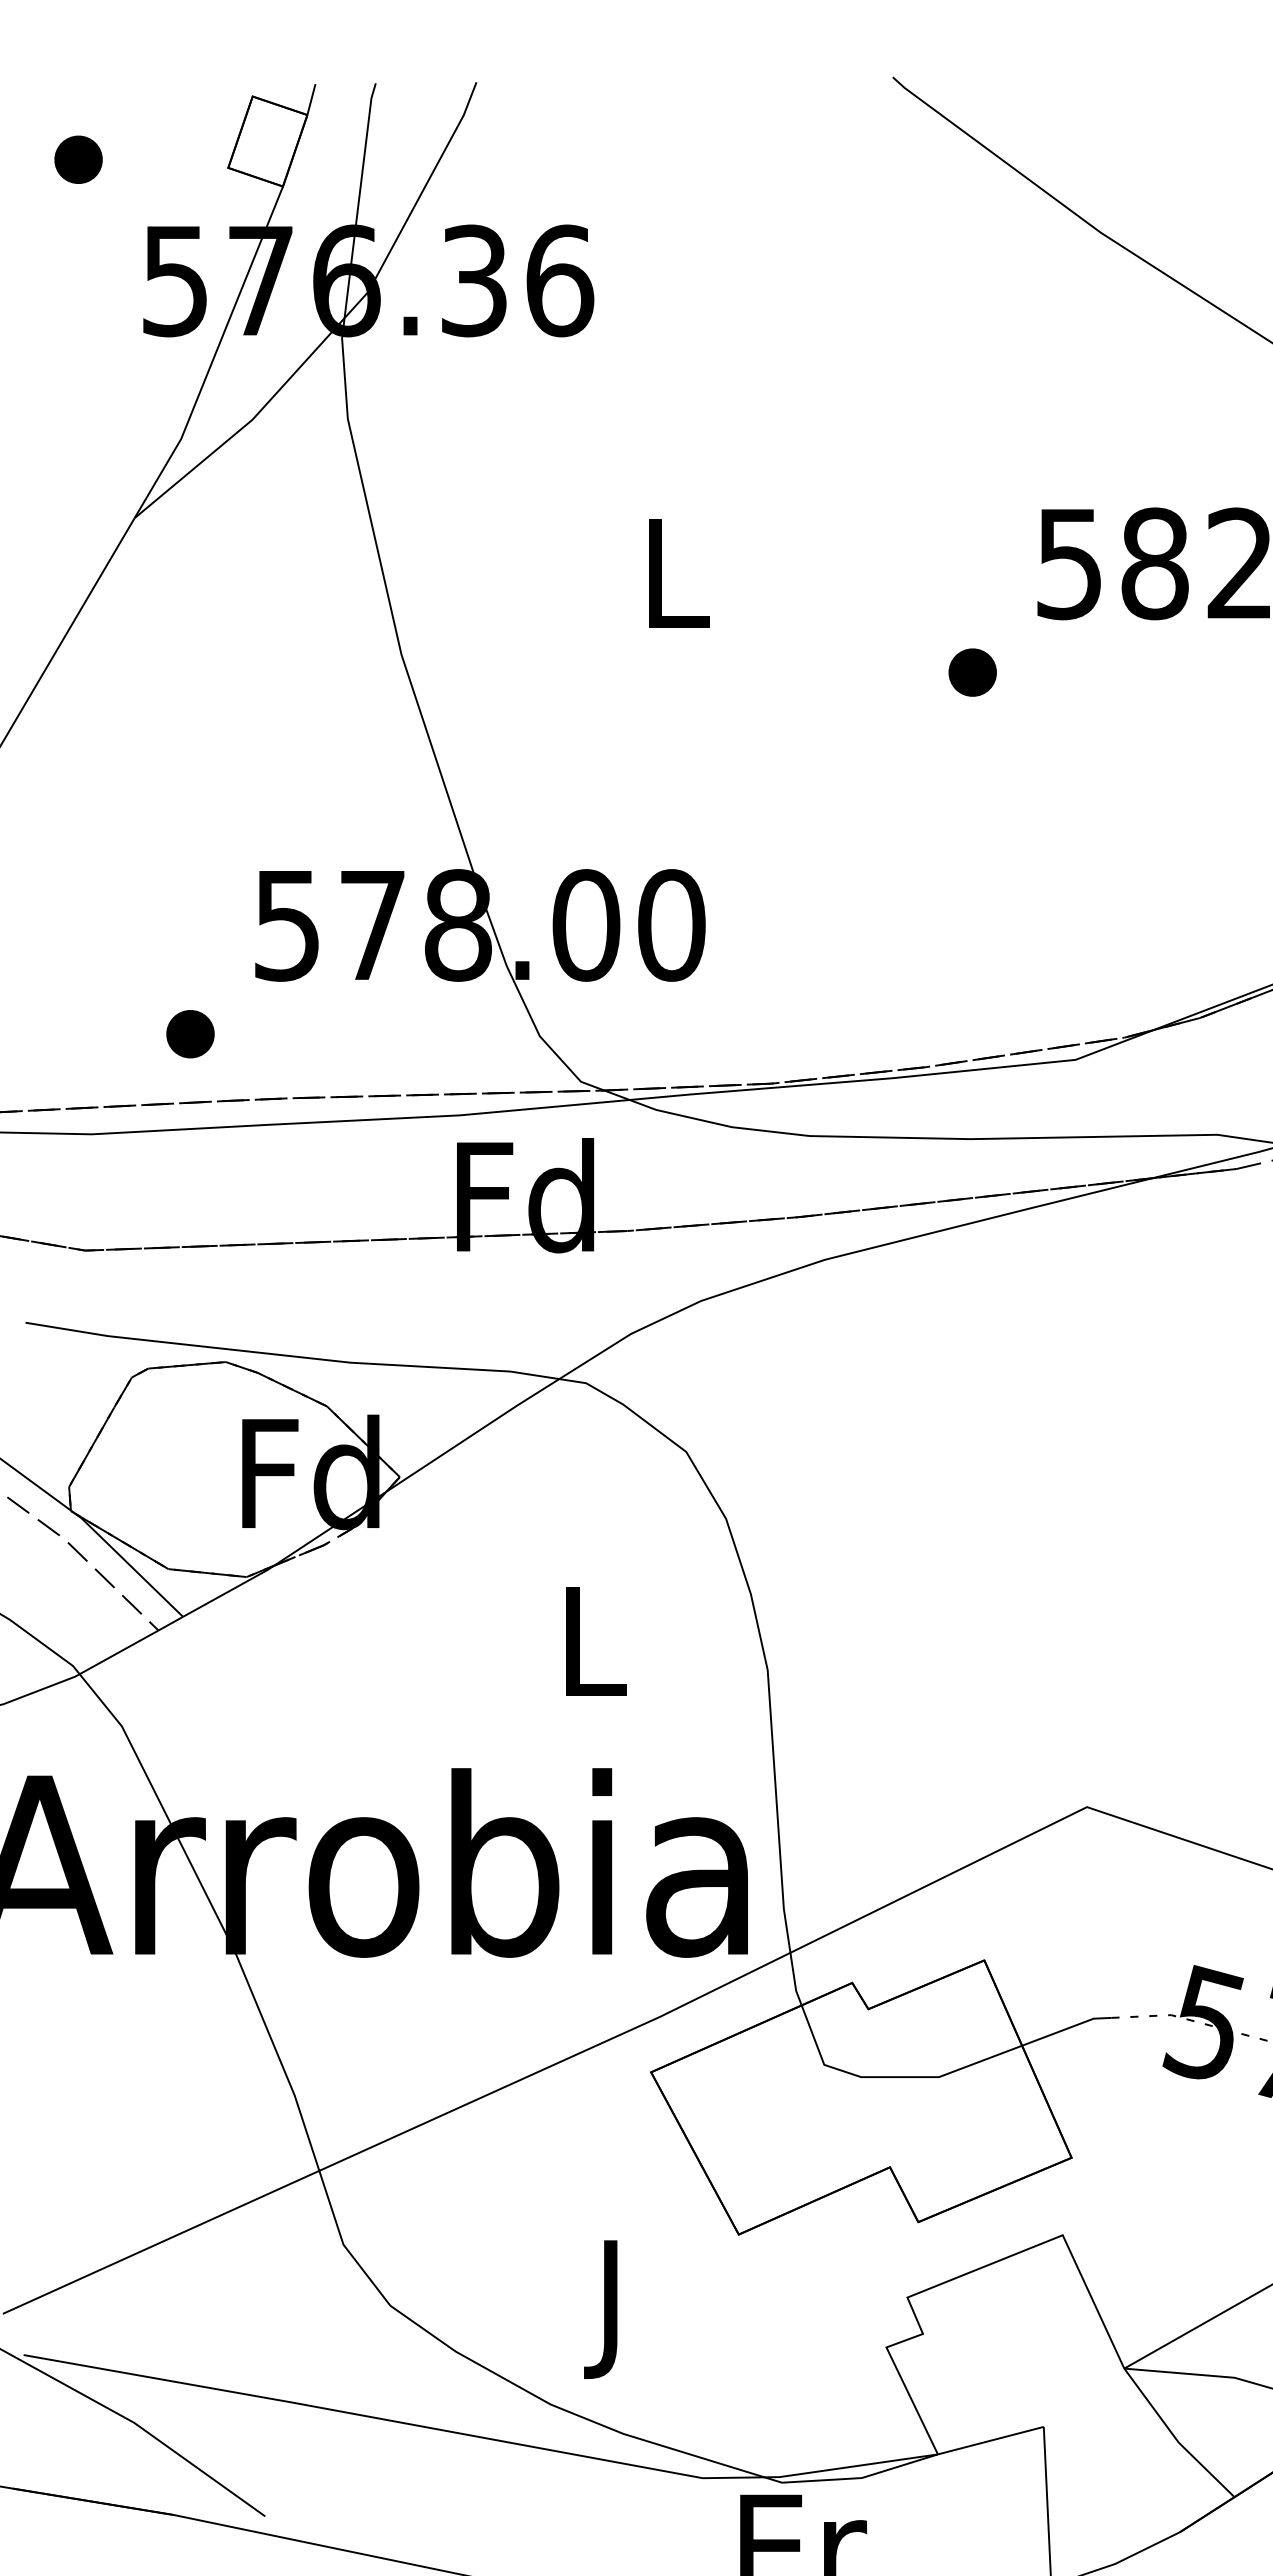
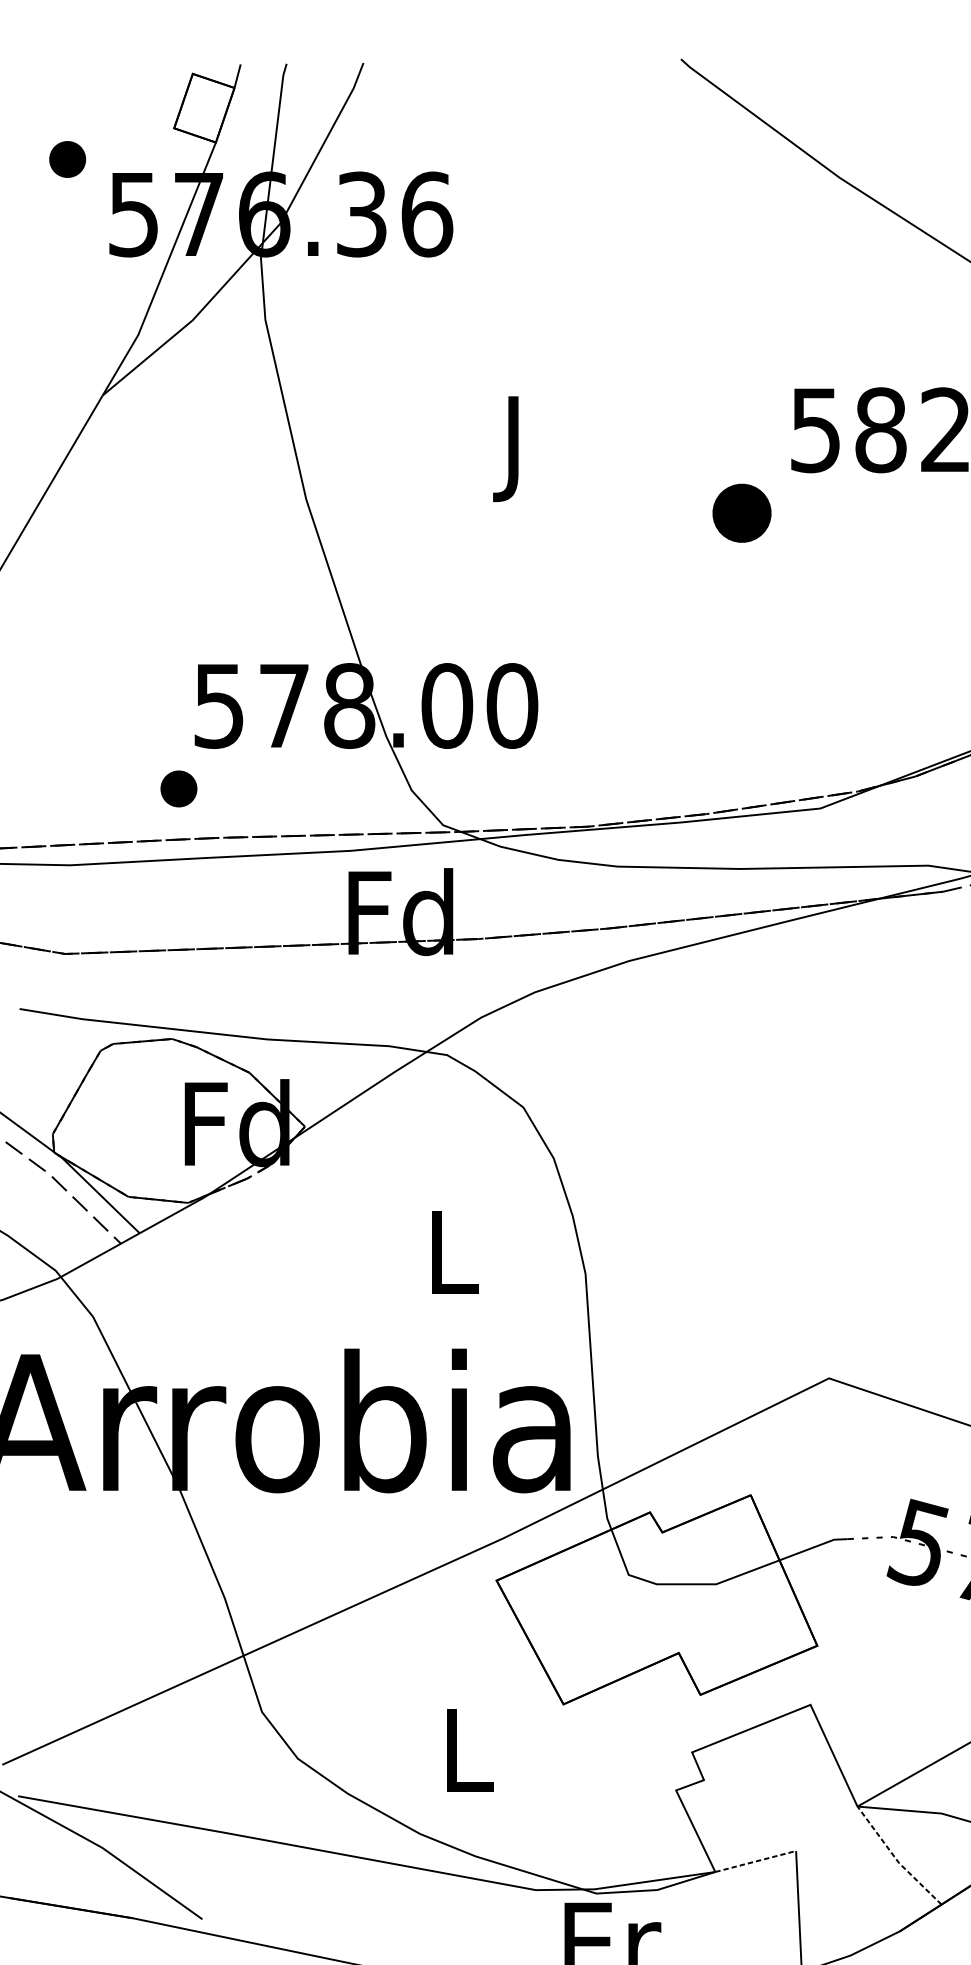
part: (78, 159) -> (67, 159), moved
text: (677, 588) -> (516, 449), L -> J
part: (972, 672) -> (741, 513), size x1.6
part: (190, 1034) -> (178, 789), moved
text: (615, 2309) -> (469, 1761), J -> L
line: (1175, 2437) -> (896, 1859), solid -> dashed
line: (990, 2440) -> (755, 1861), solid -> dashed

